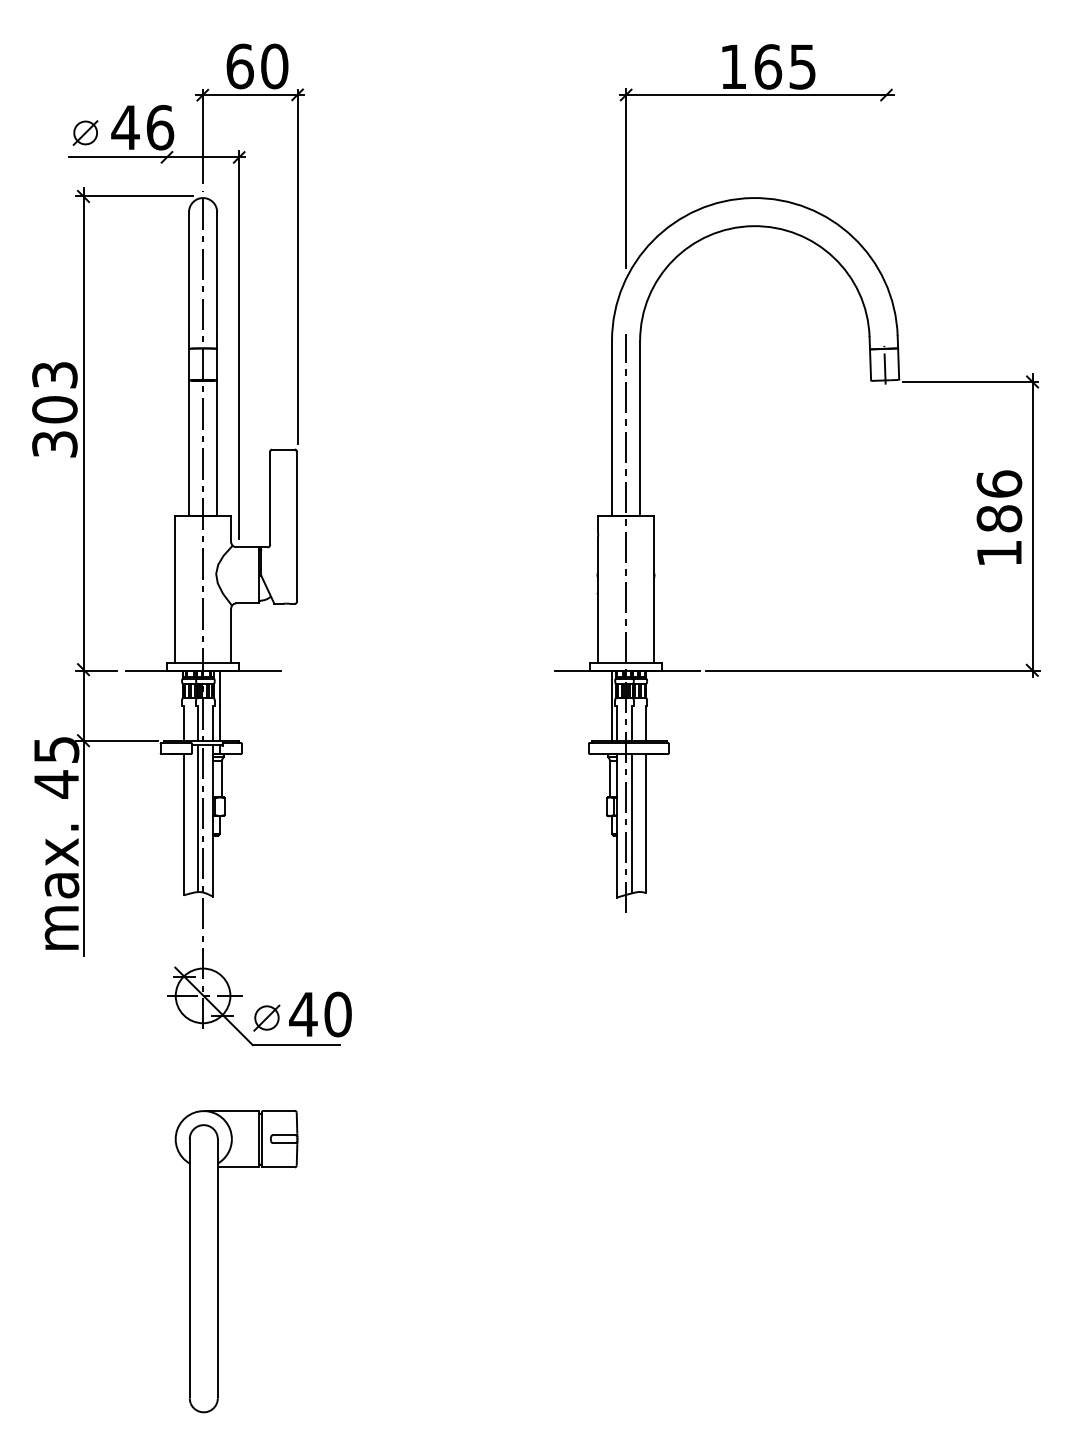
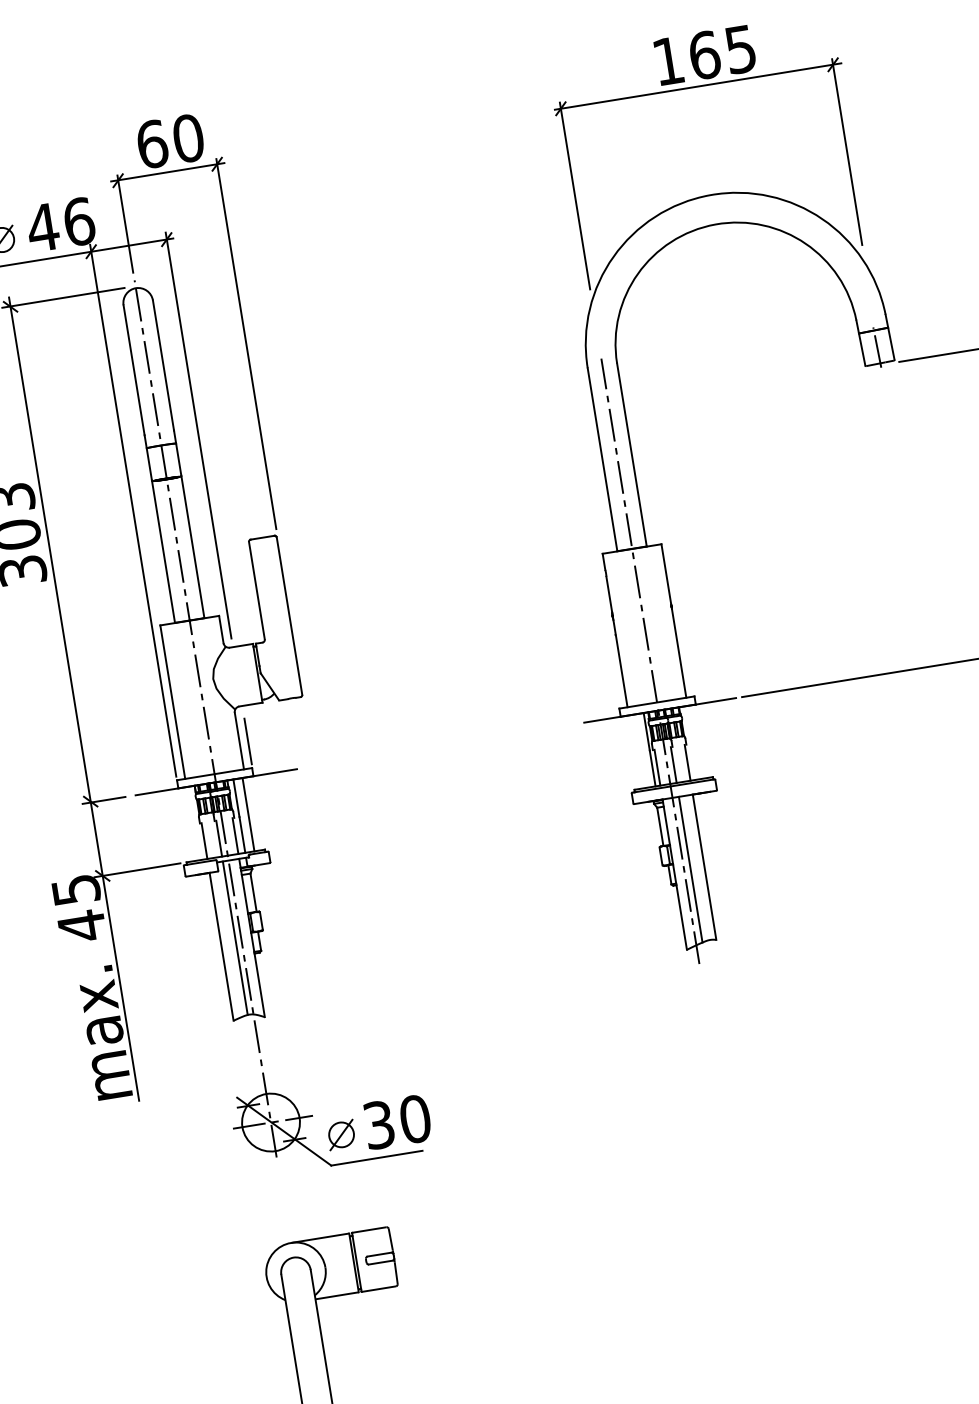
line: (886, 178) -> (847, 151), added
line: (167, 404) -> (133, 510), added
line: (239, 637) -> (248, 741), added
line: (228, 705) -> (248, 814), added
text: (303, 1014) -> (379, 1125), 40 -> 30

